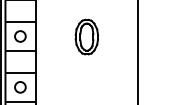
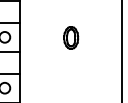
part: (86, 36) -> (70, 37), size x0.62

